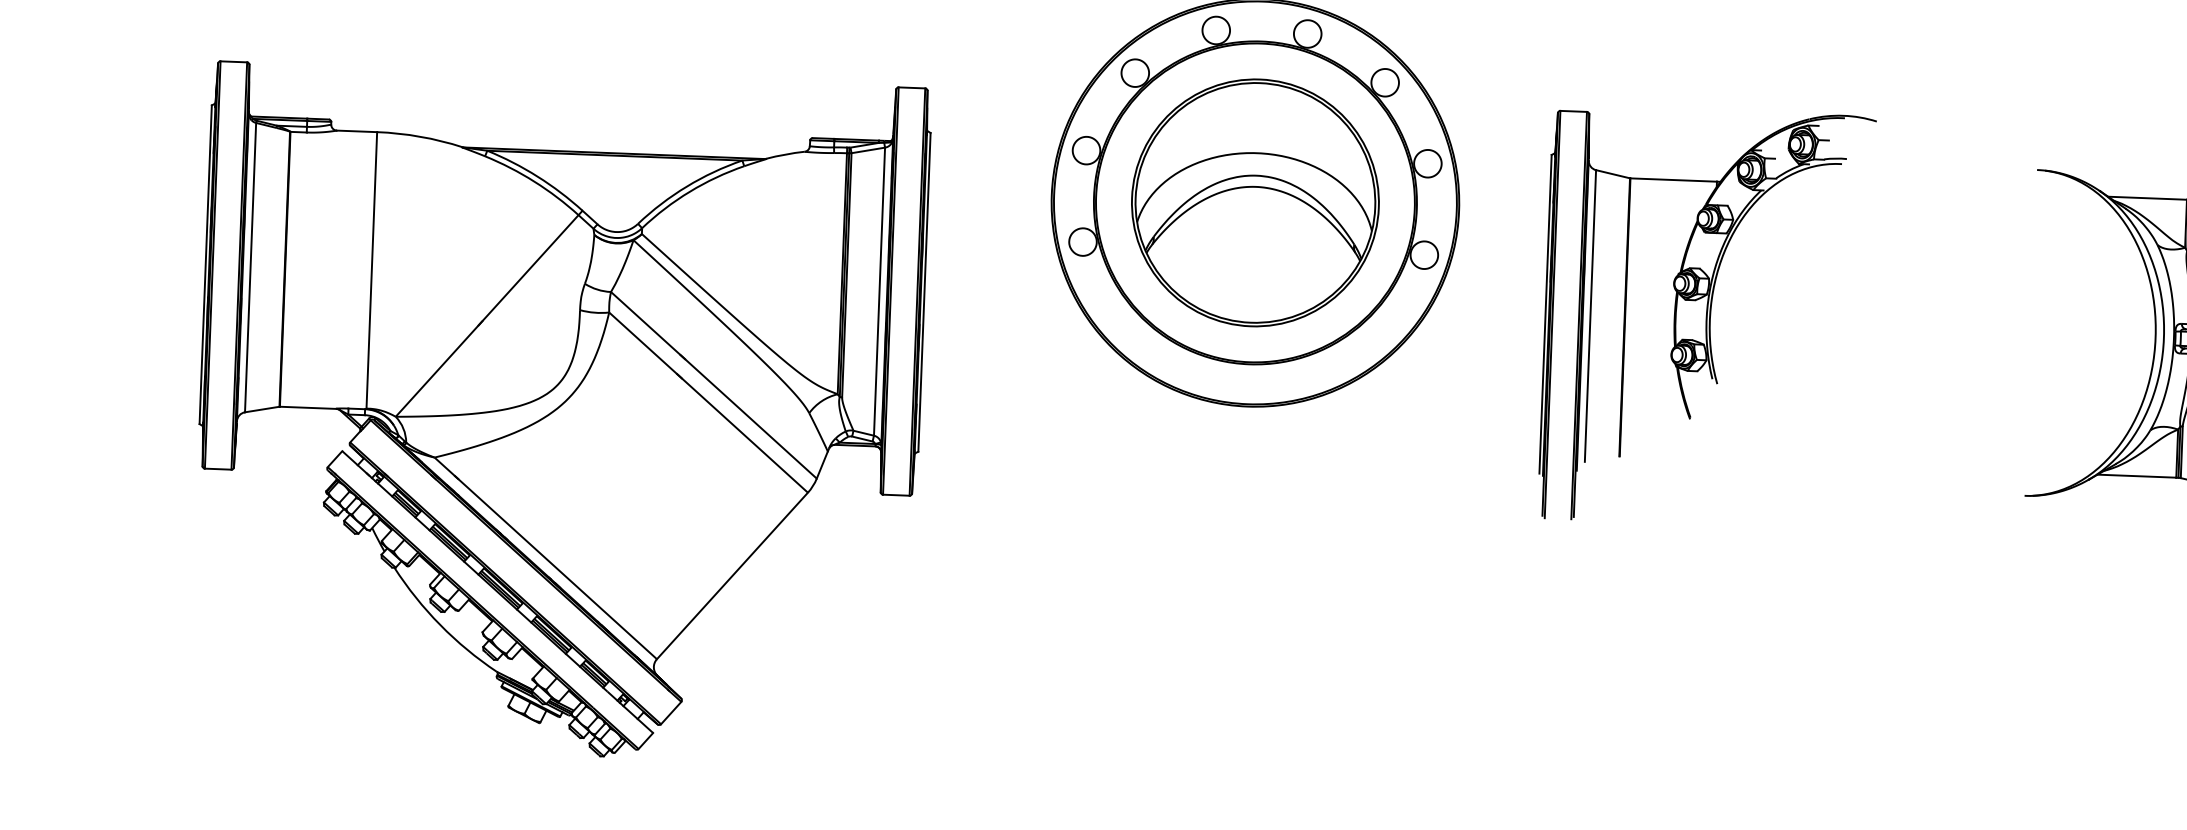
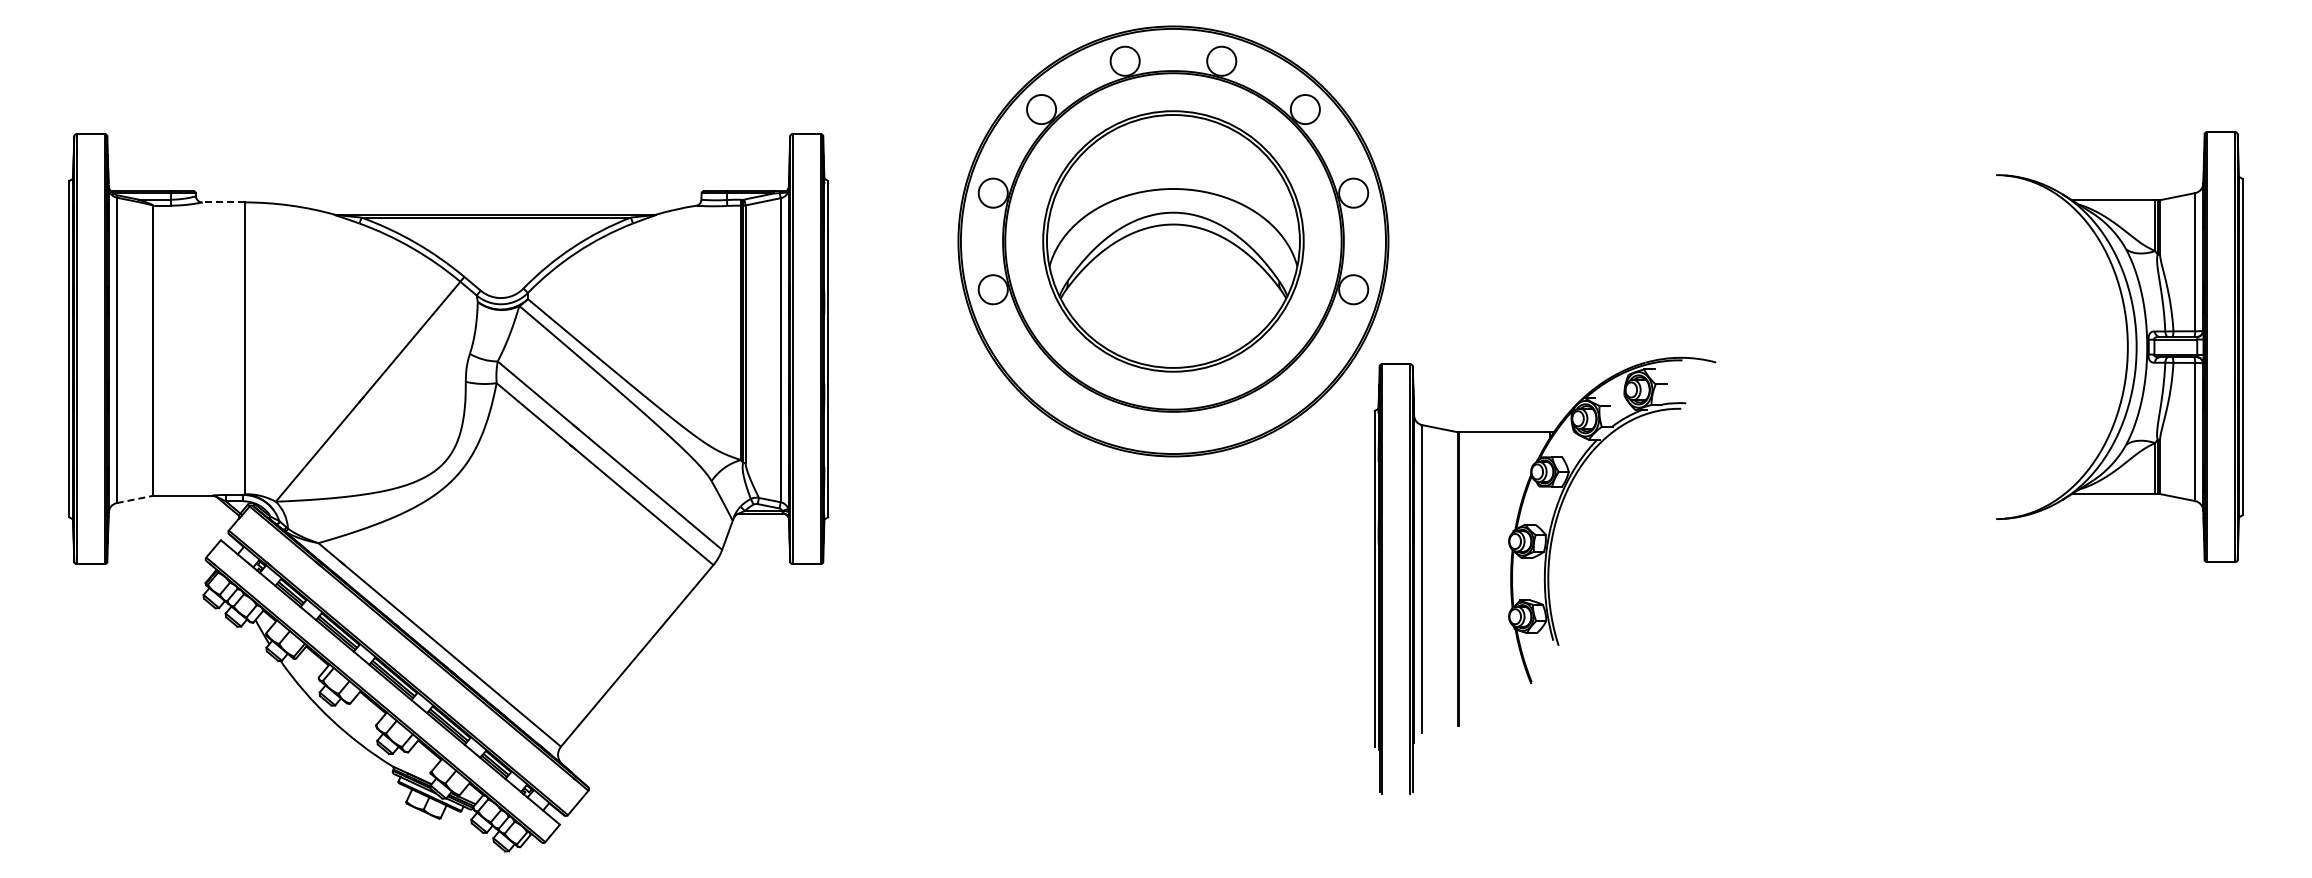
line: (356, 131) -> (222, 202), solid -> dashed
part: (1706, 317) -> (1544, 575), moved
line: (262, 409) -> (135, 499), solid -> dashed

